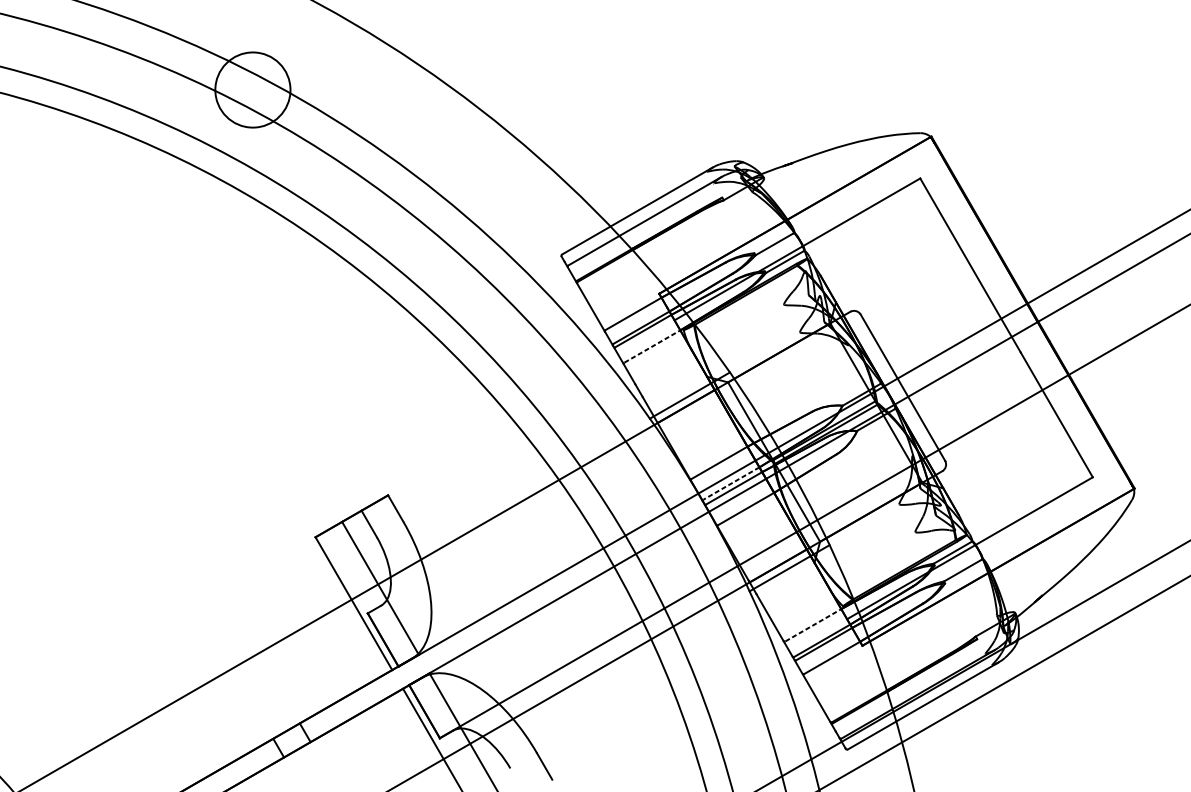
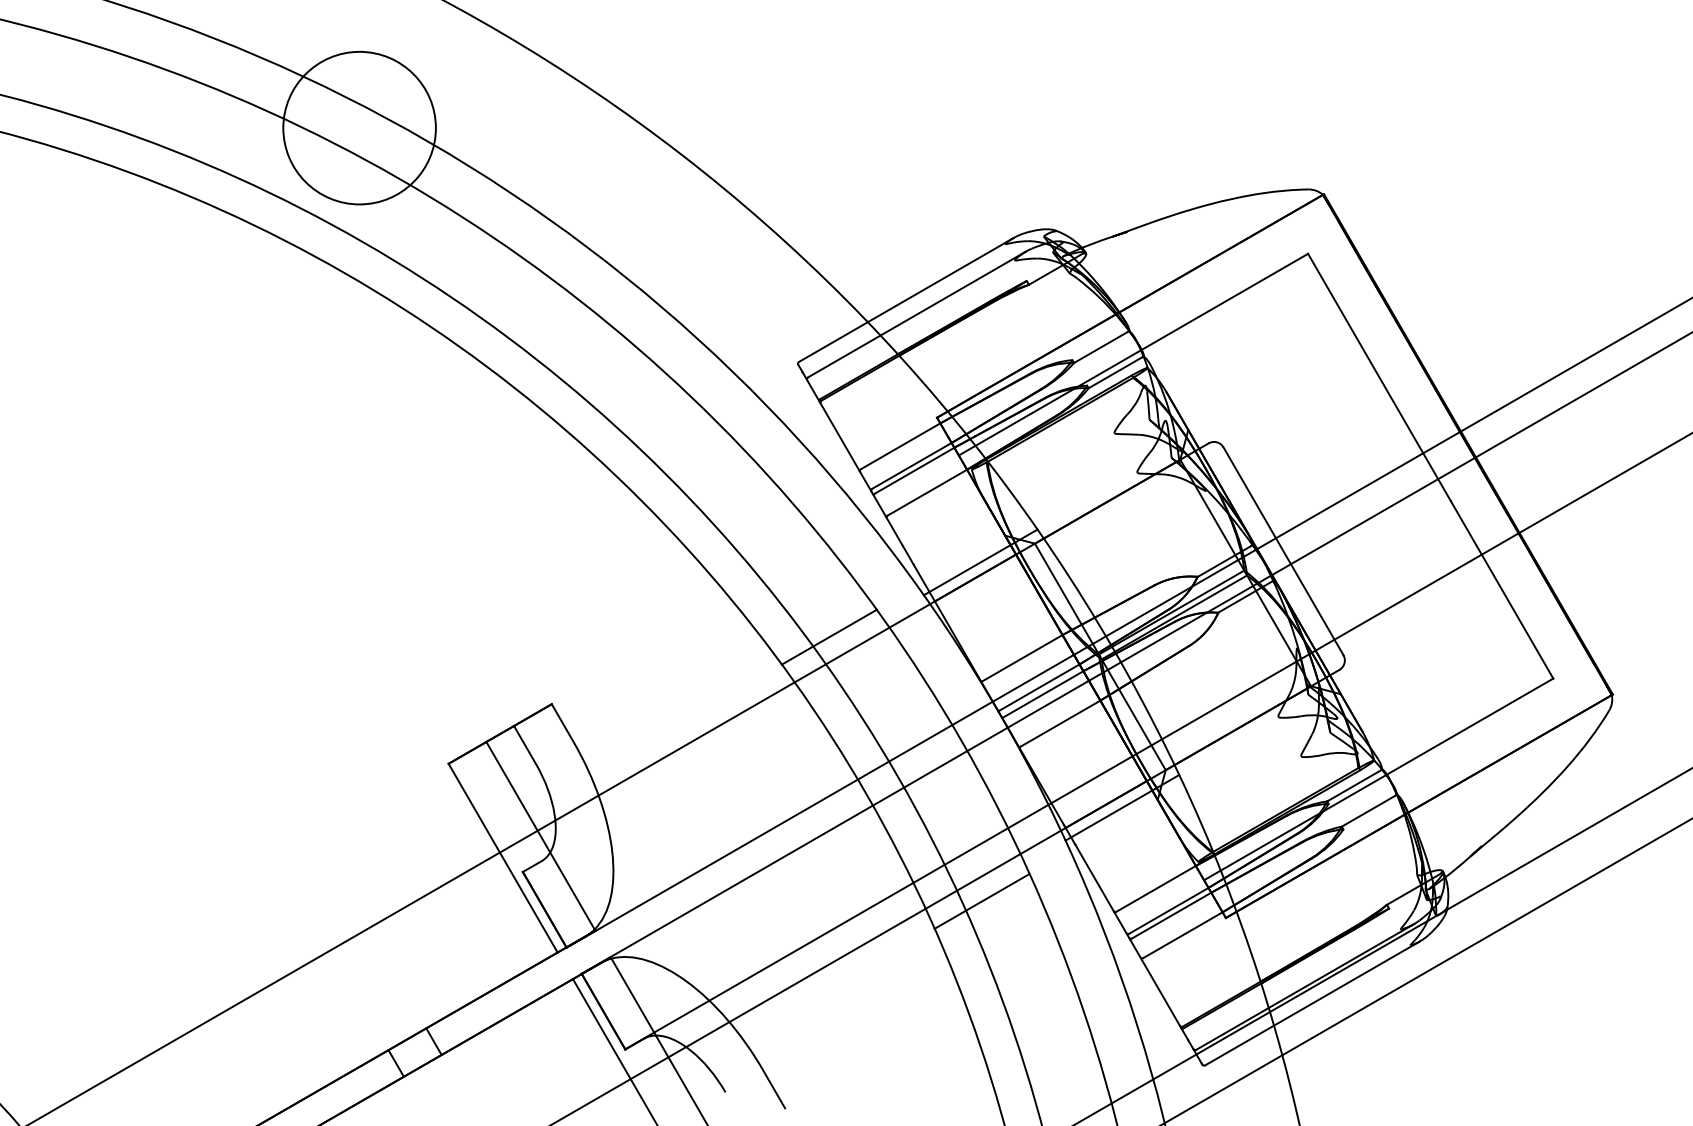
circle: (252, 89) -> (359, 127), size x1.43
line: (652, 346) -> (927, 492), dashed -> solid
line: (582, 447) -> (828, 636), added
line: (731, 483) -> (1039, 687), dashed -> solid
line: (813, 625) -> (1156, 888), dashed -> solid
line: (690, 634) -> (981, 901), added

